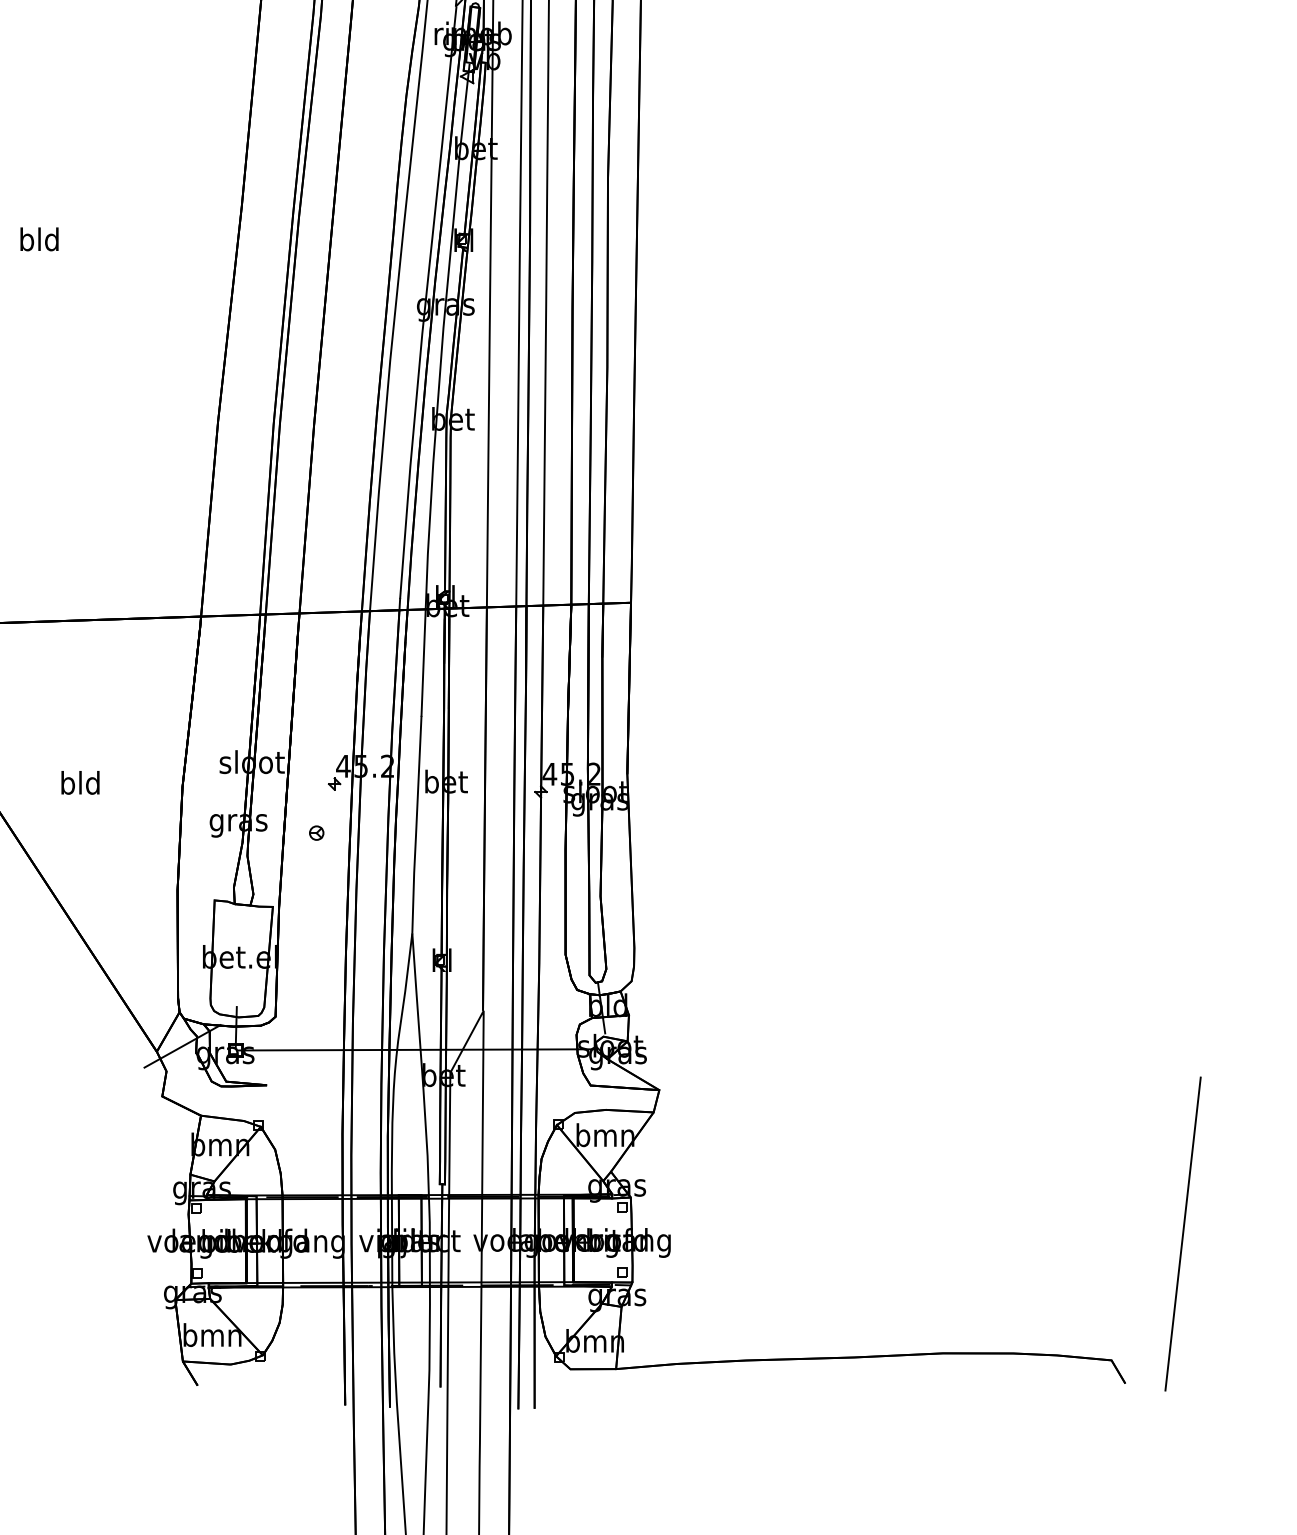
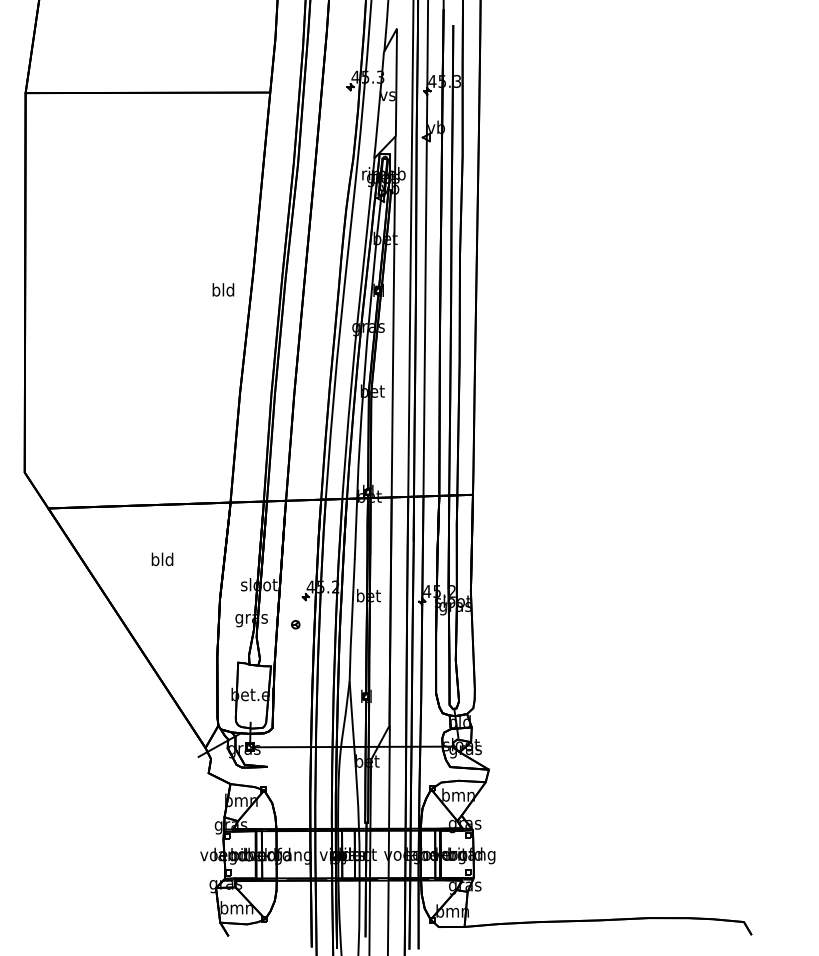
text: (39, 238) -> (223, 289), moved
text: (80, 783) -> (162, 559), moved
line: (1183, 1233) -> (784, 850), removed

